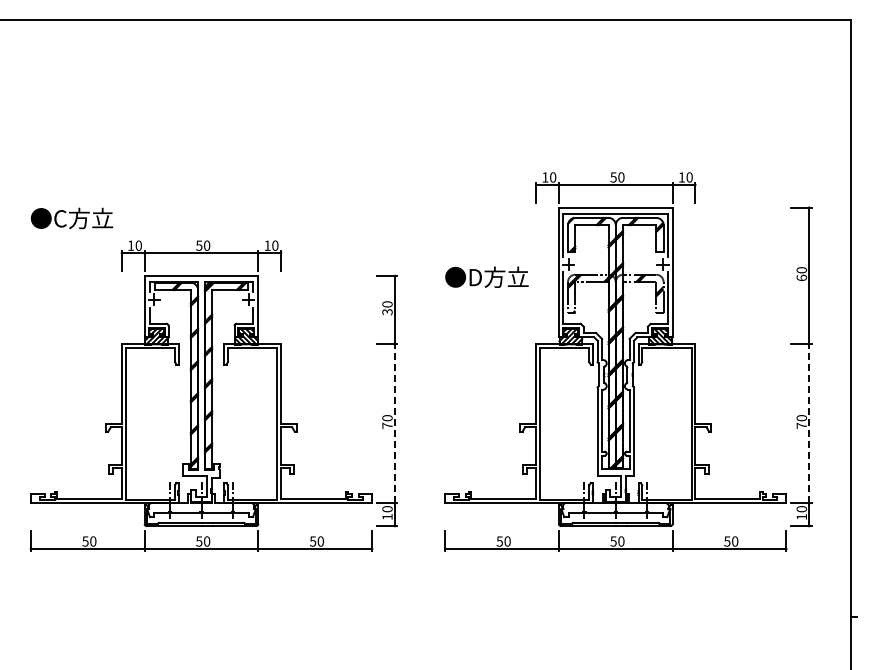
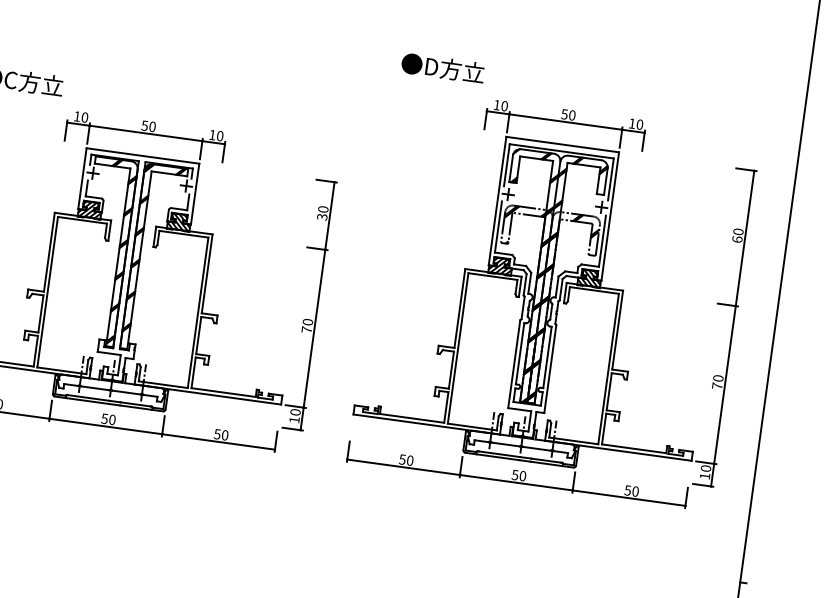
text: (486, 276) -> (442, 67), moved
line: (394, 423) -> (314, 328), dashed -> solid
line: (809, 423) -> (725, 384), dashed -> solid

